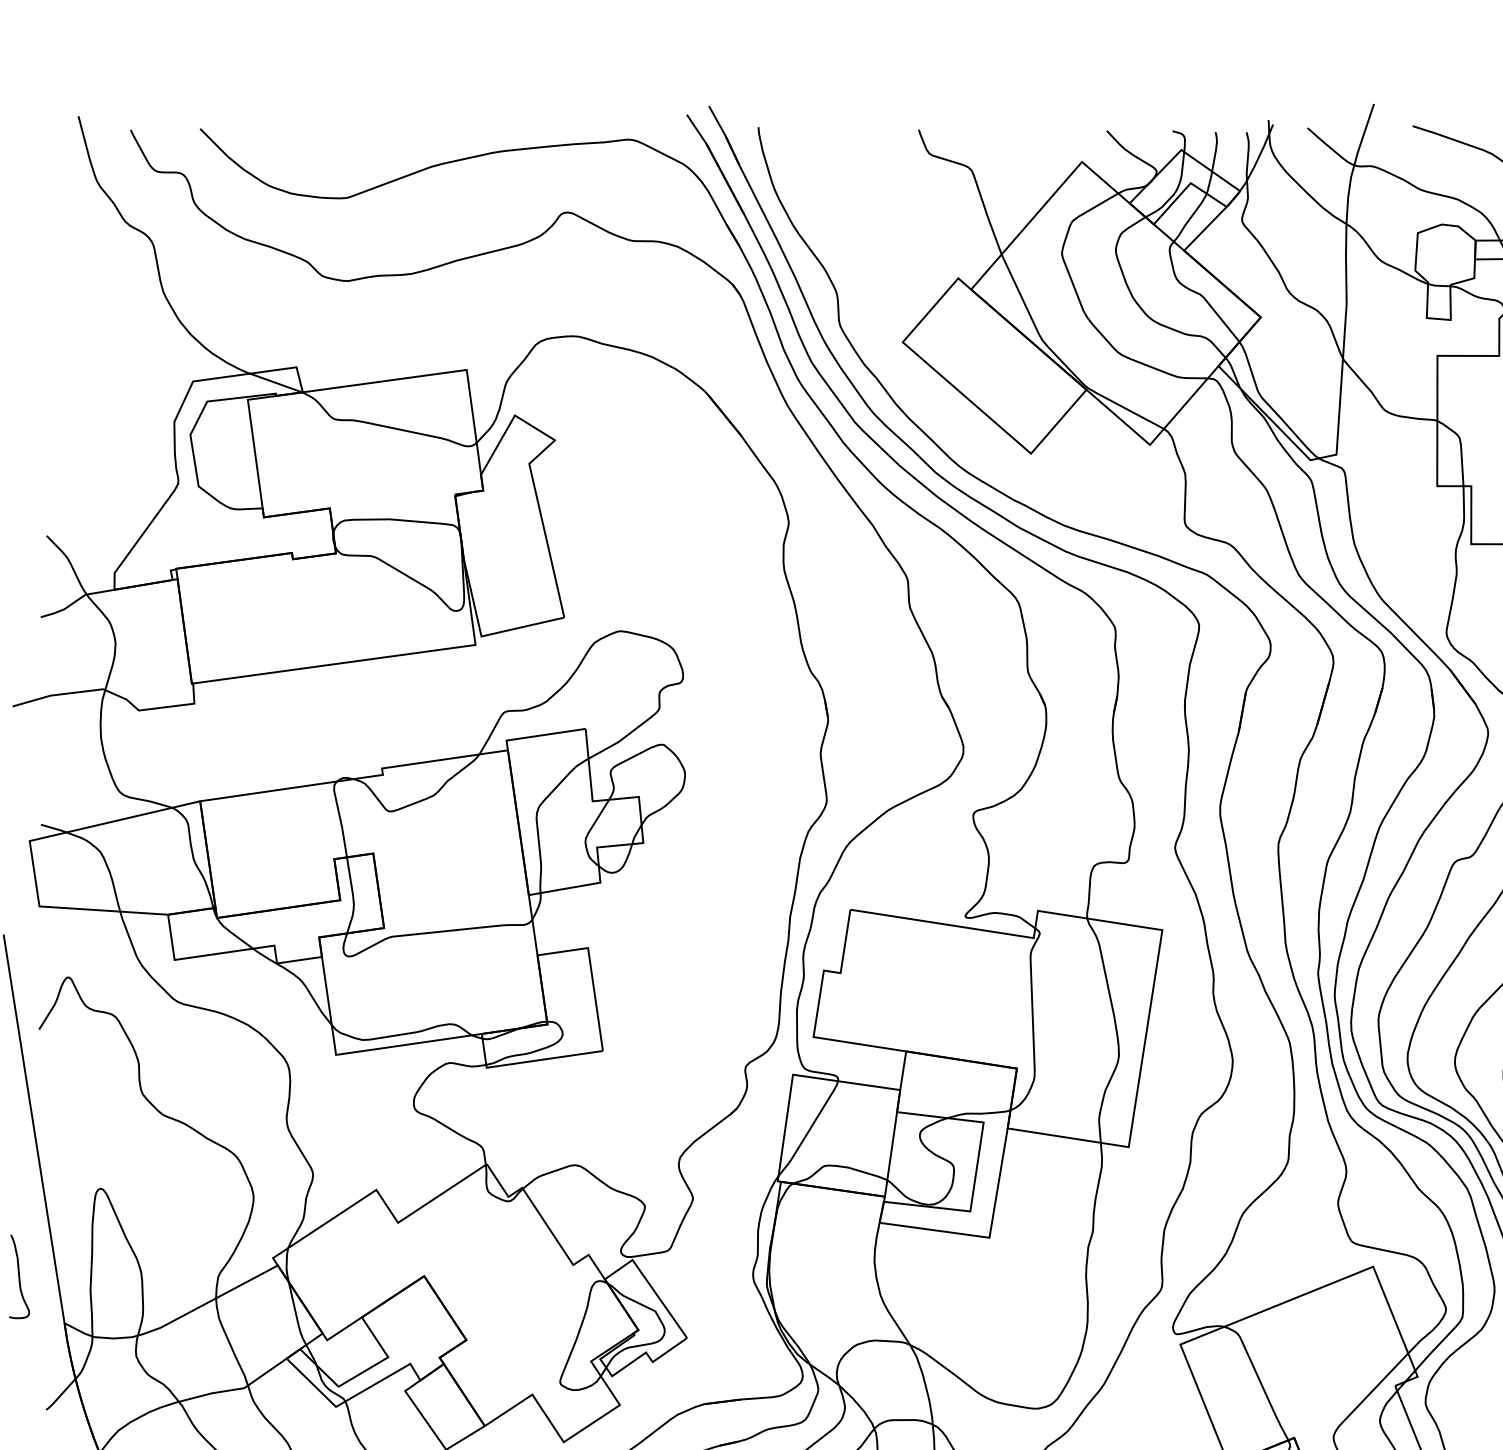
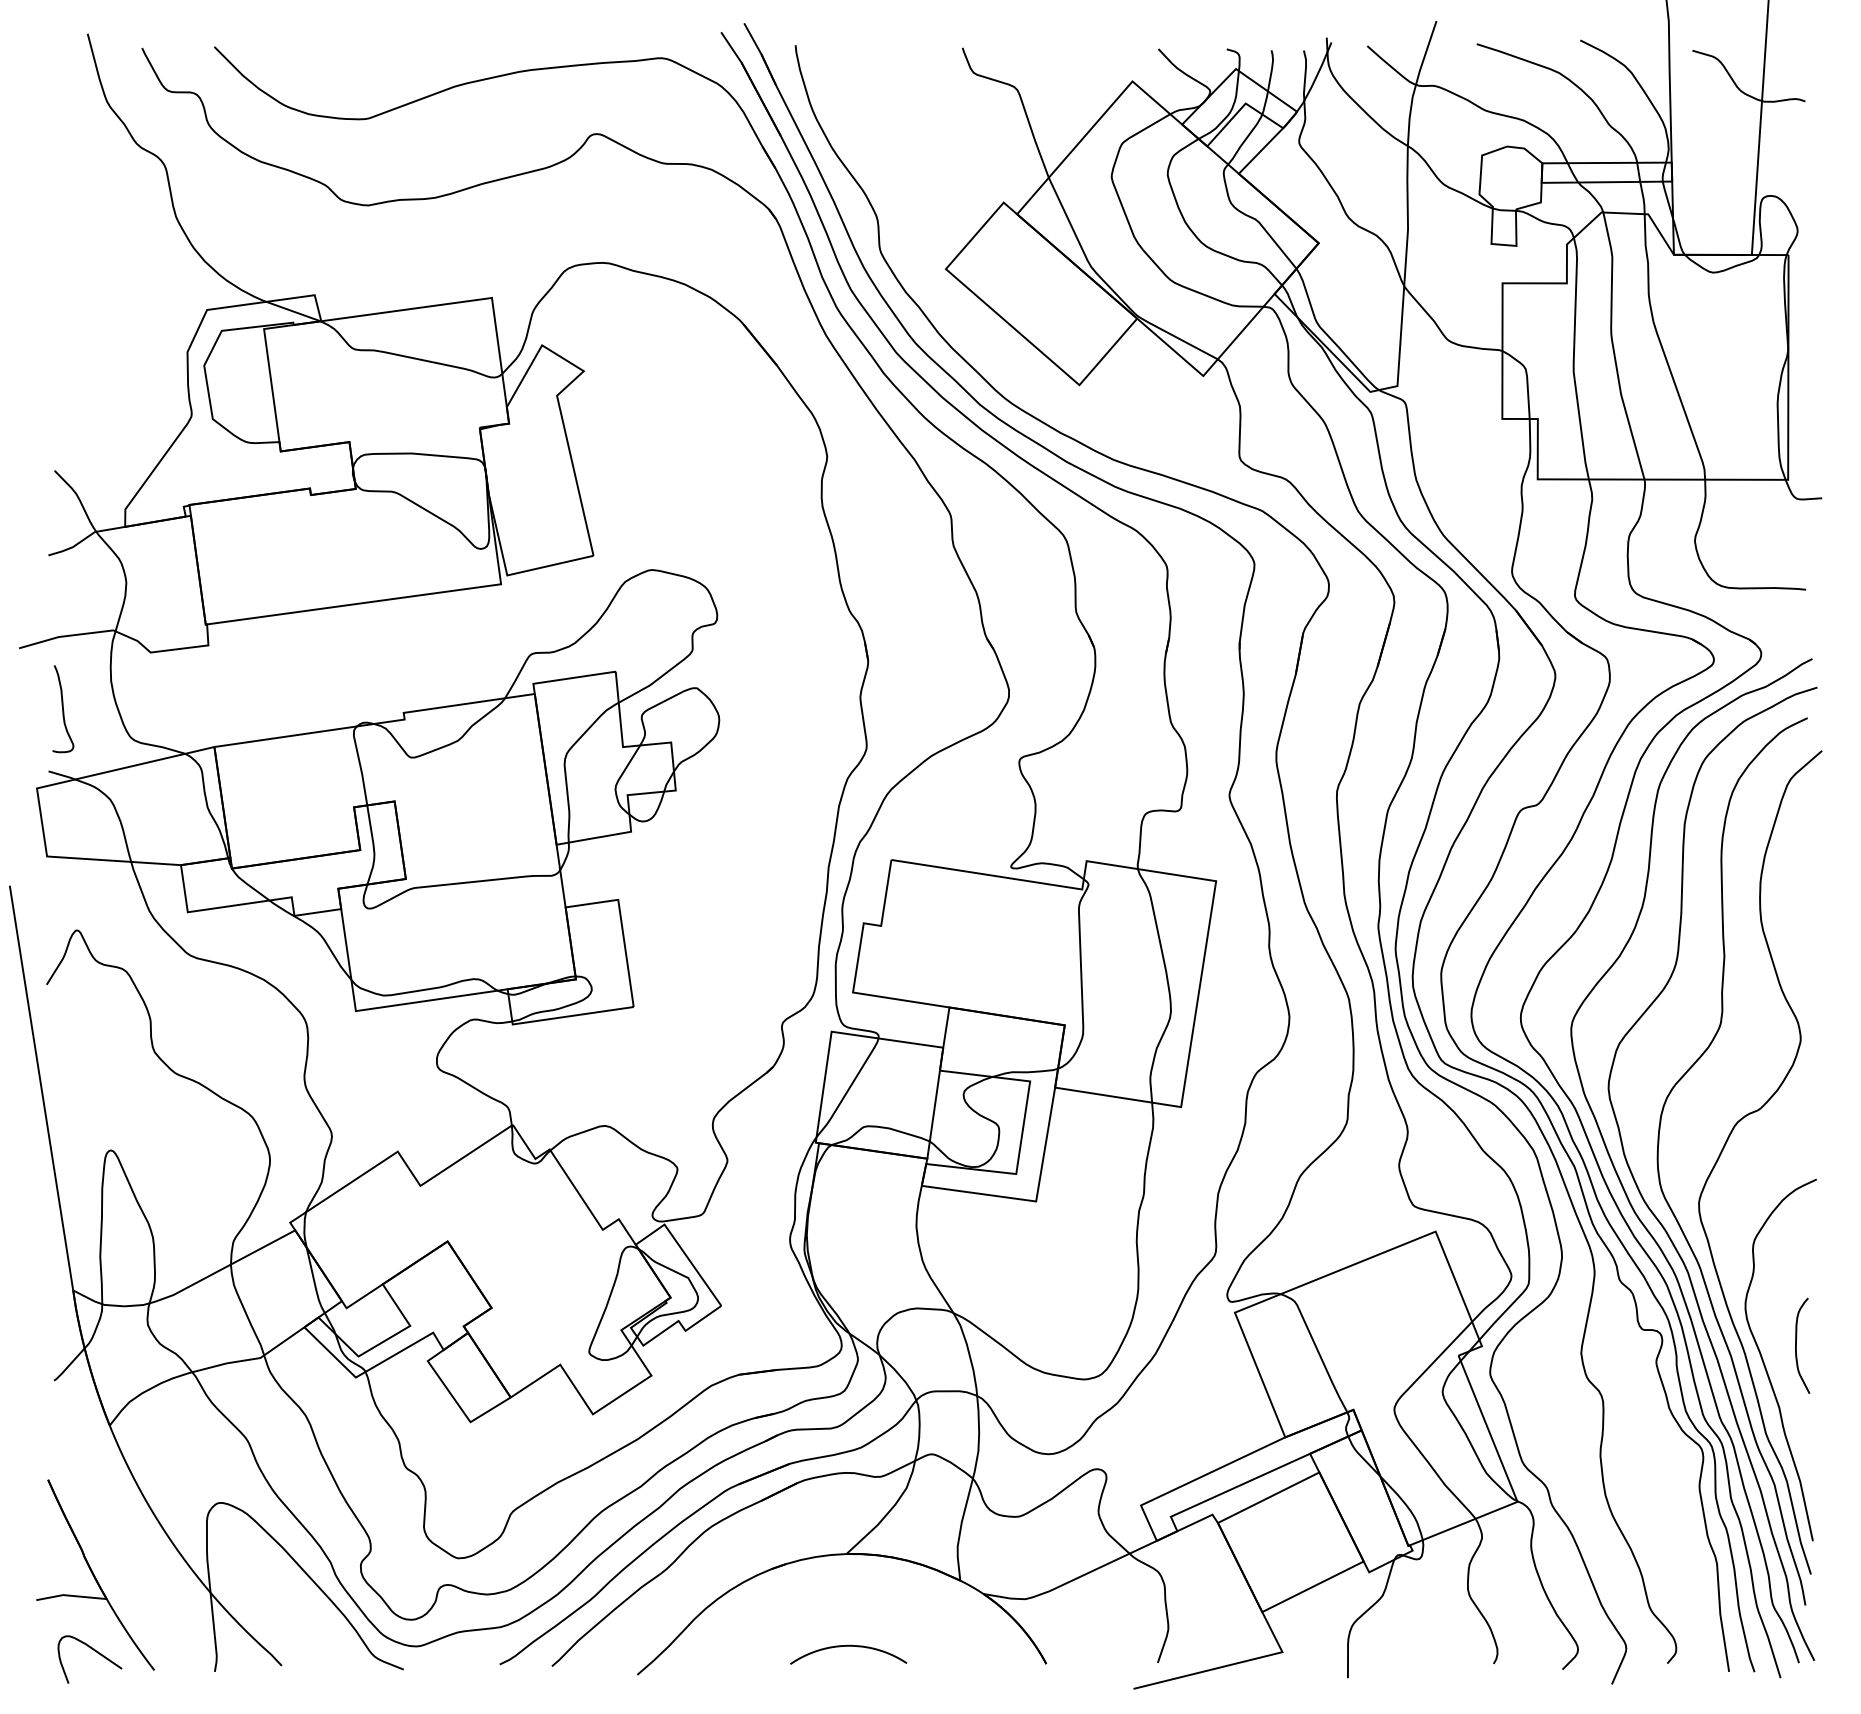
curve: (19, 1277) -> (63, 709), moved

